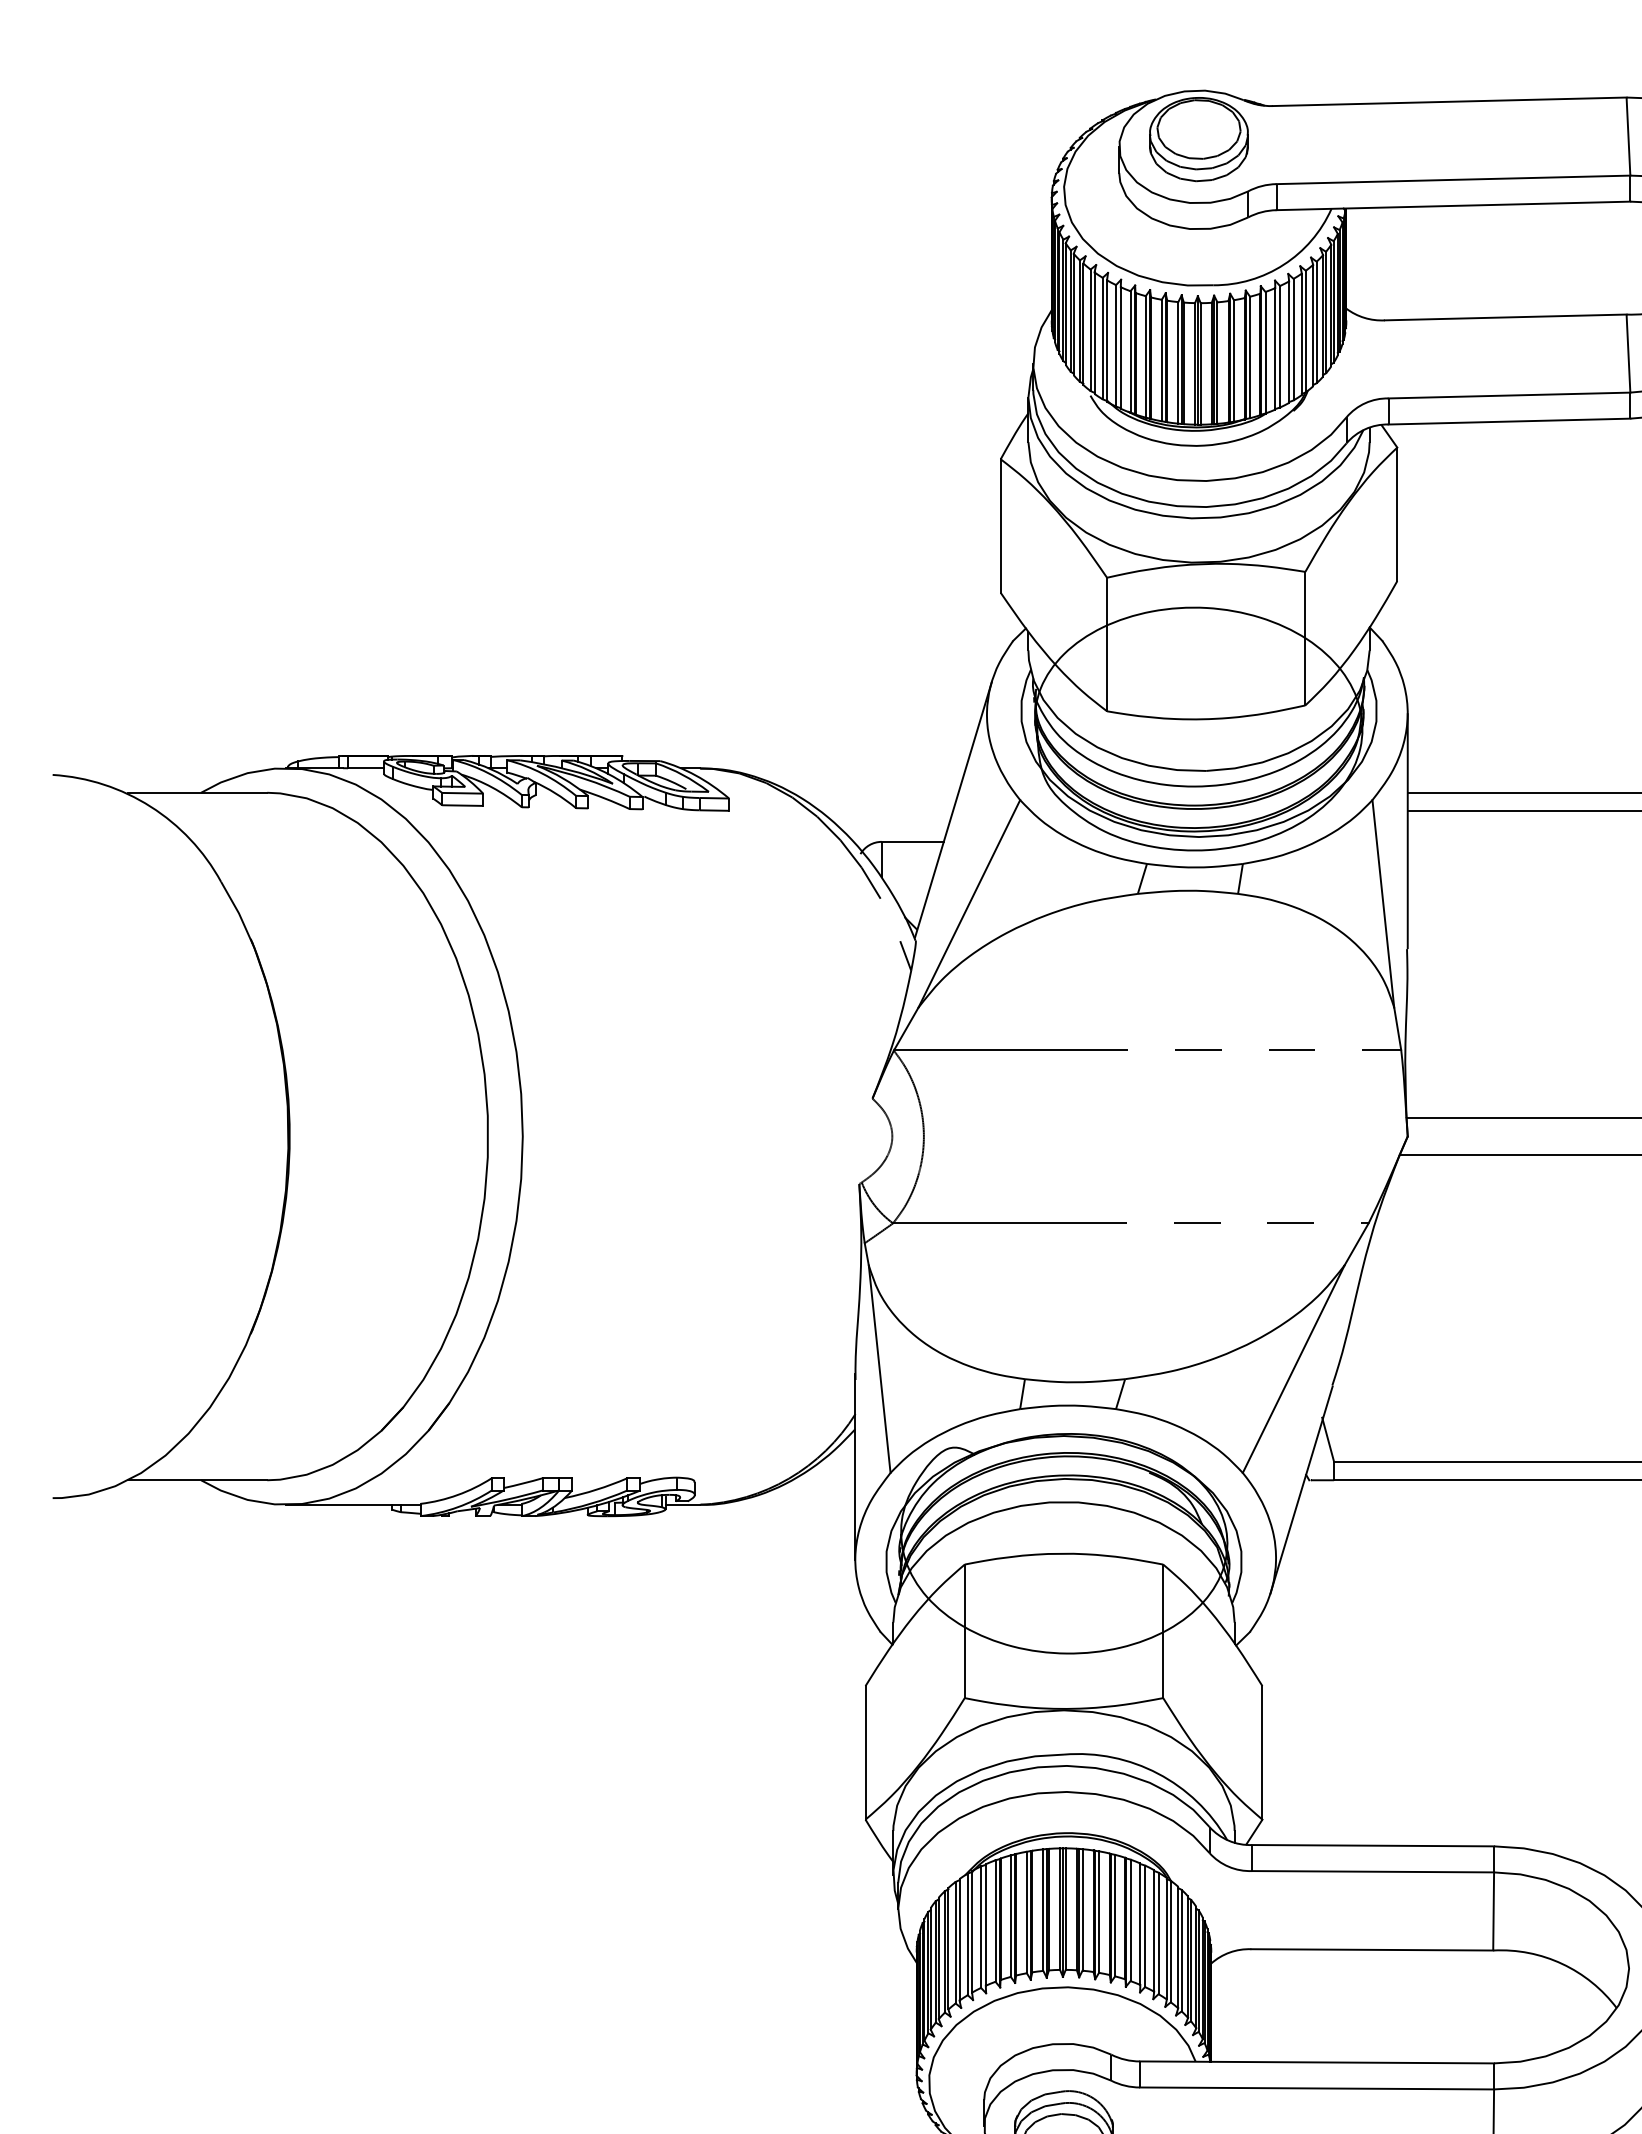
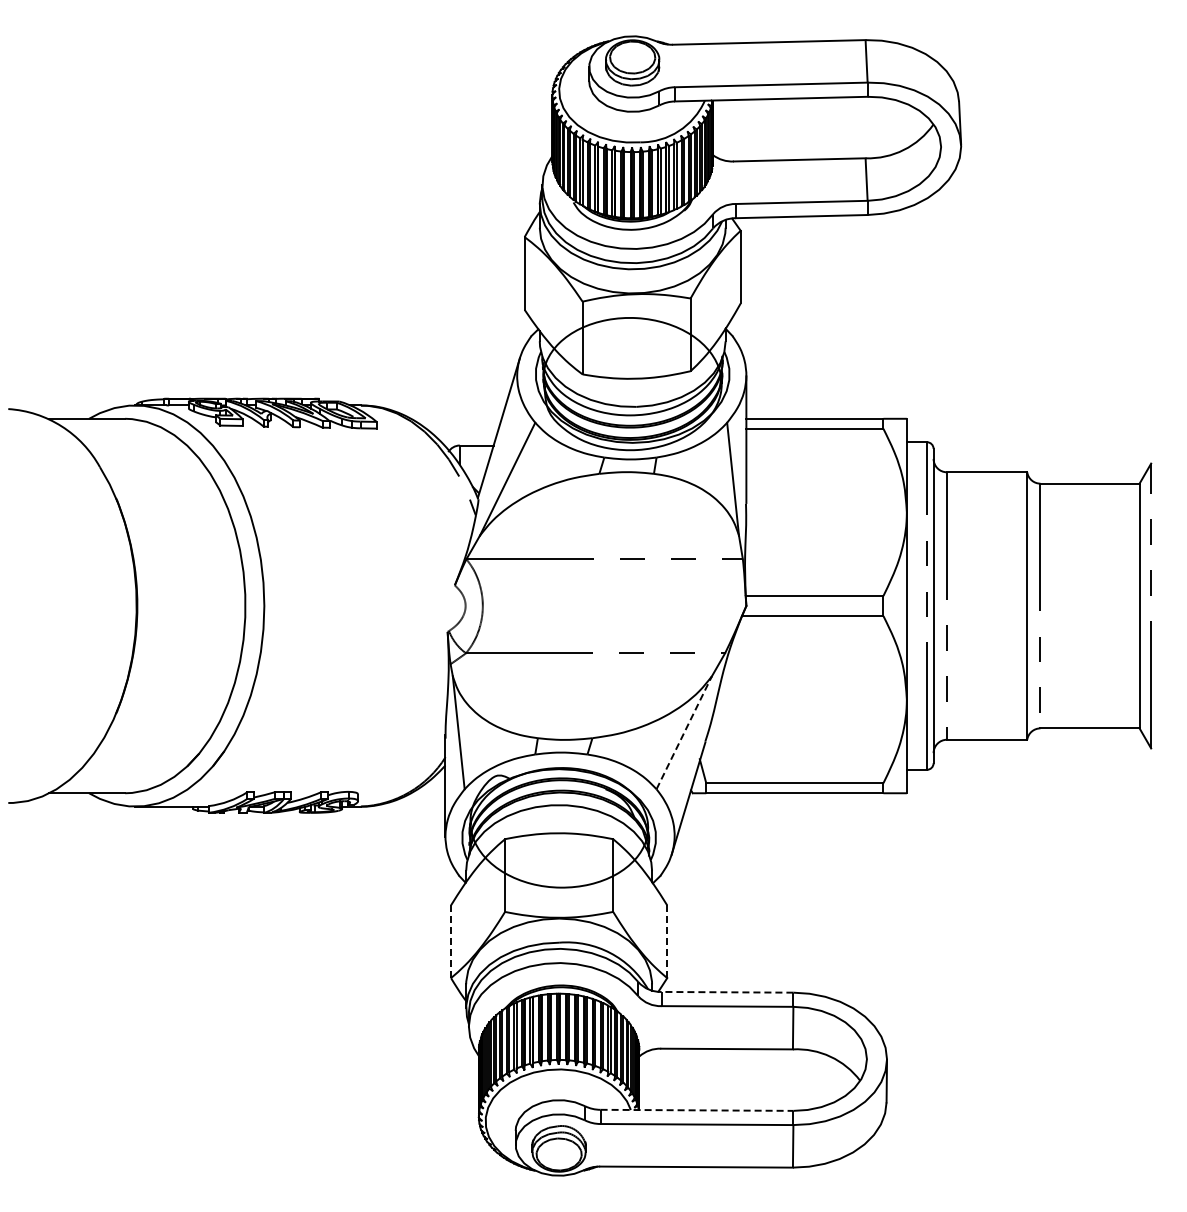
line: (1294, 1368) -> (684, 732), solid -> dashed
line: (866, 1754) -> (451, 942), solid -> dashed
line: (1262, 1754) -> (667, 942), solid -> dashed
line: (1373, 1846) -> (727, 992), solid -> dashed
line: (1317, 2062) -> (697, 1110), solid -> dashed

